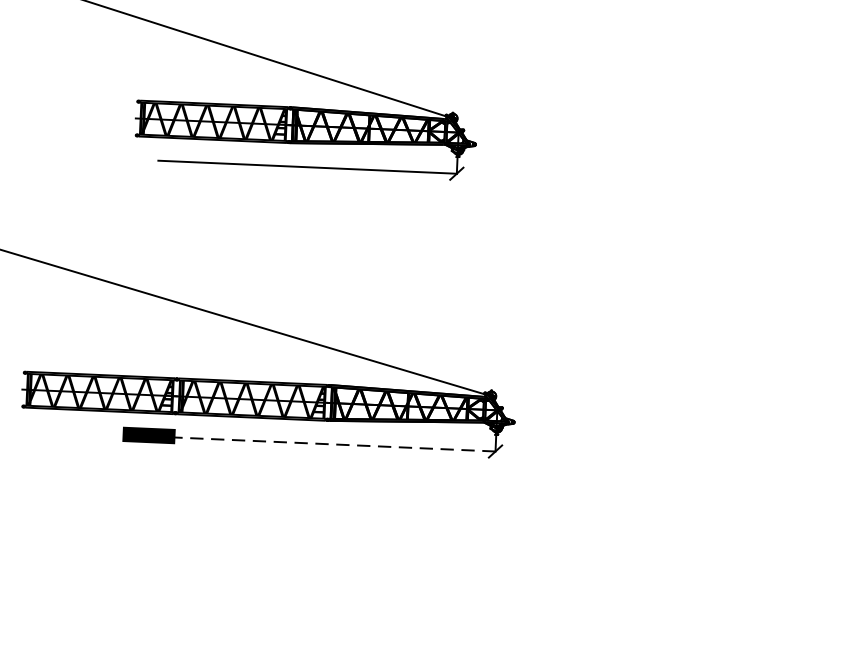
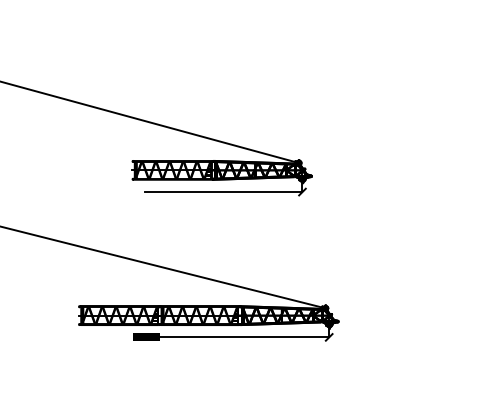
line: (332, 444) -> (243, 337), dashed -> solid

